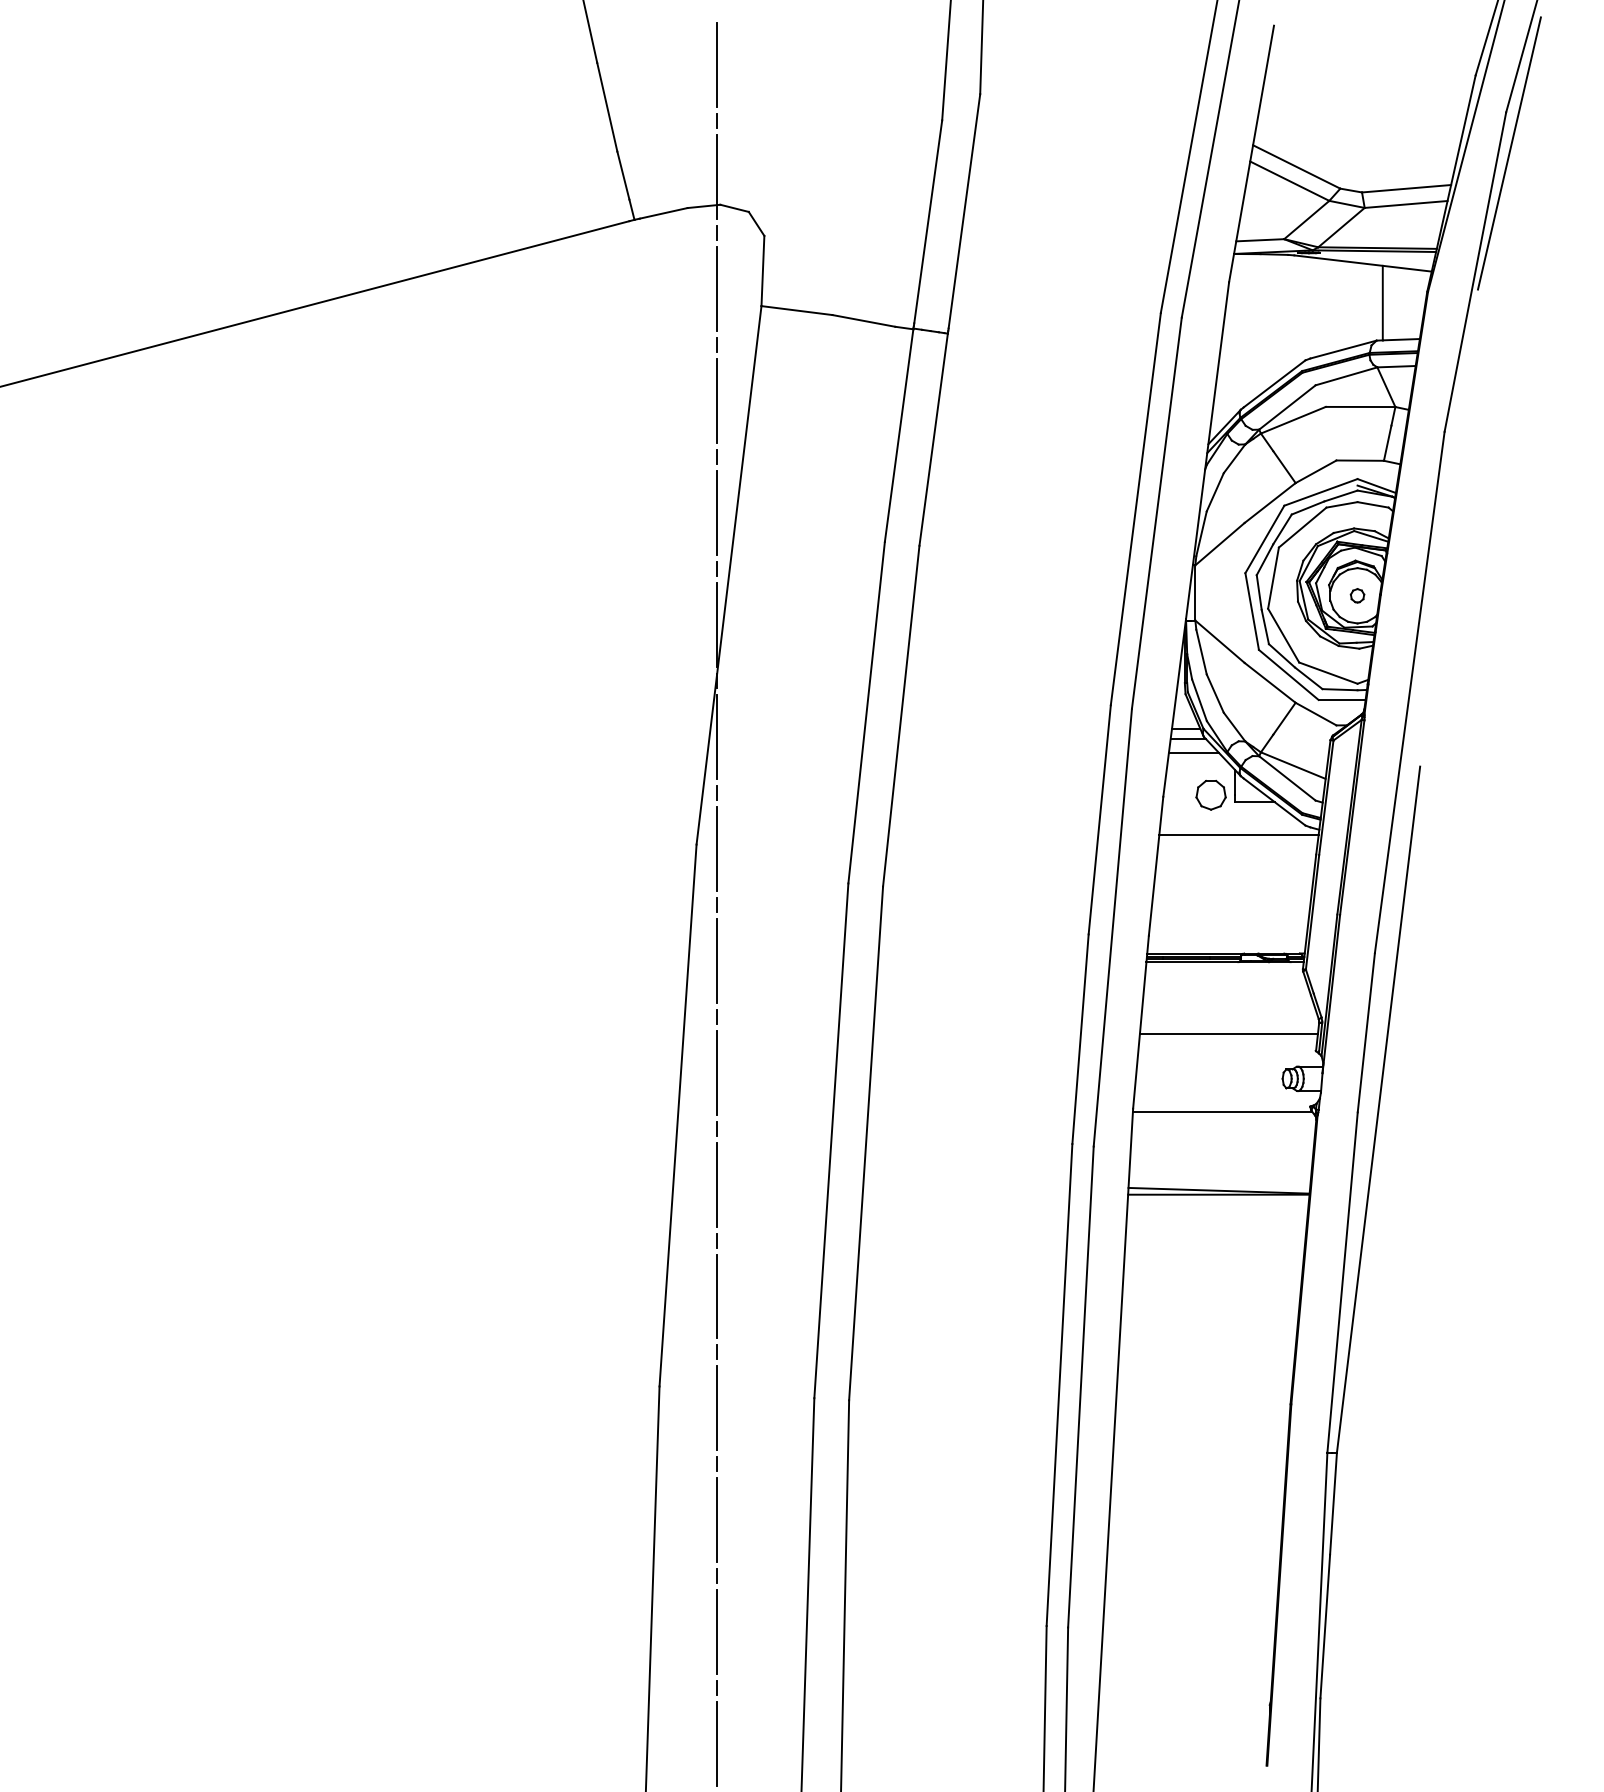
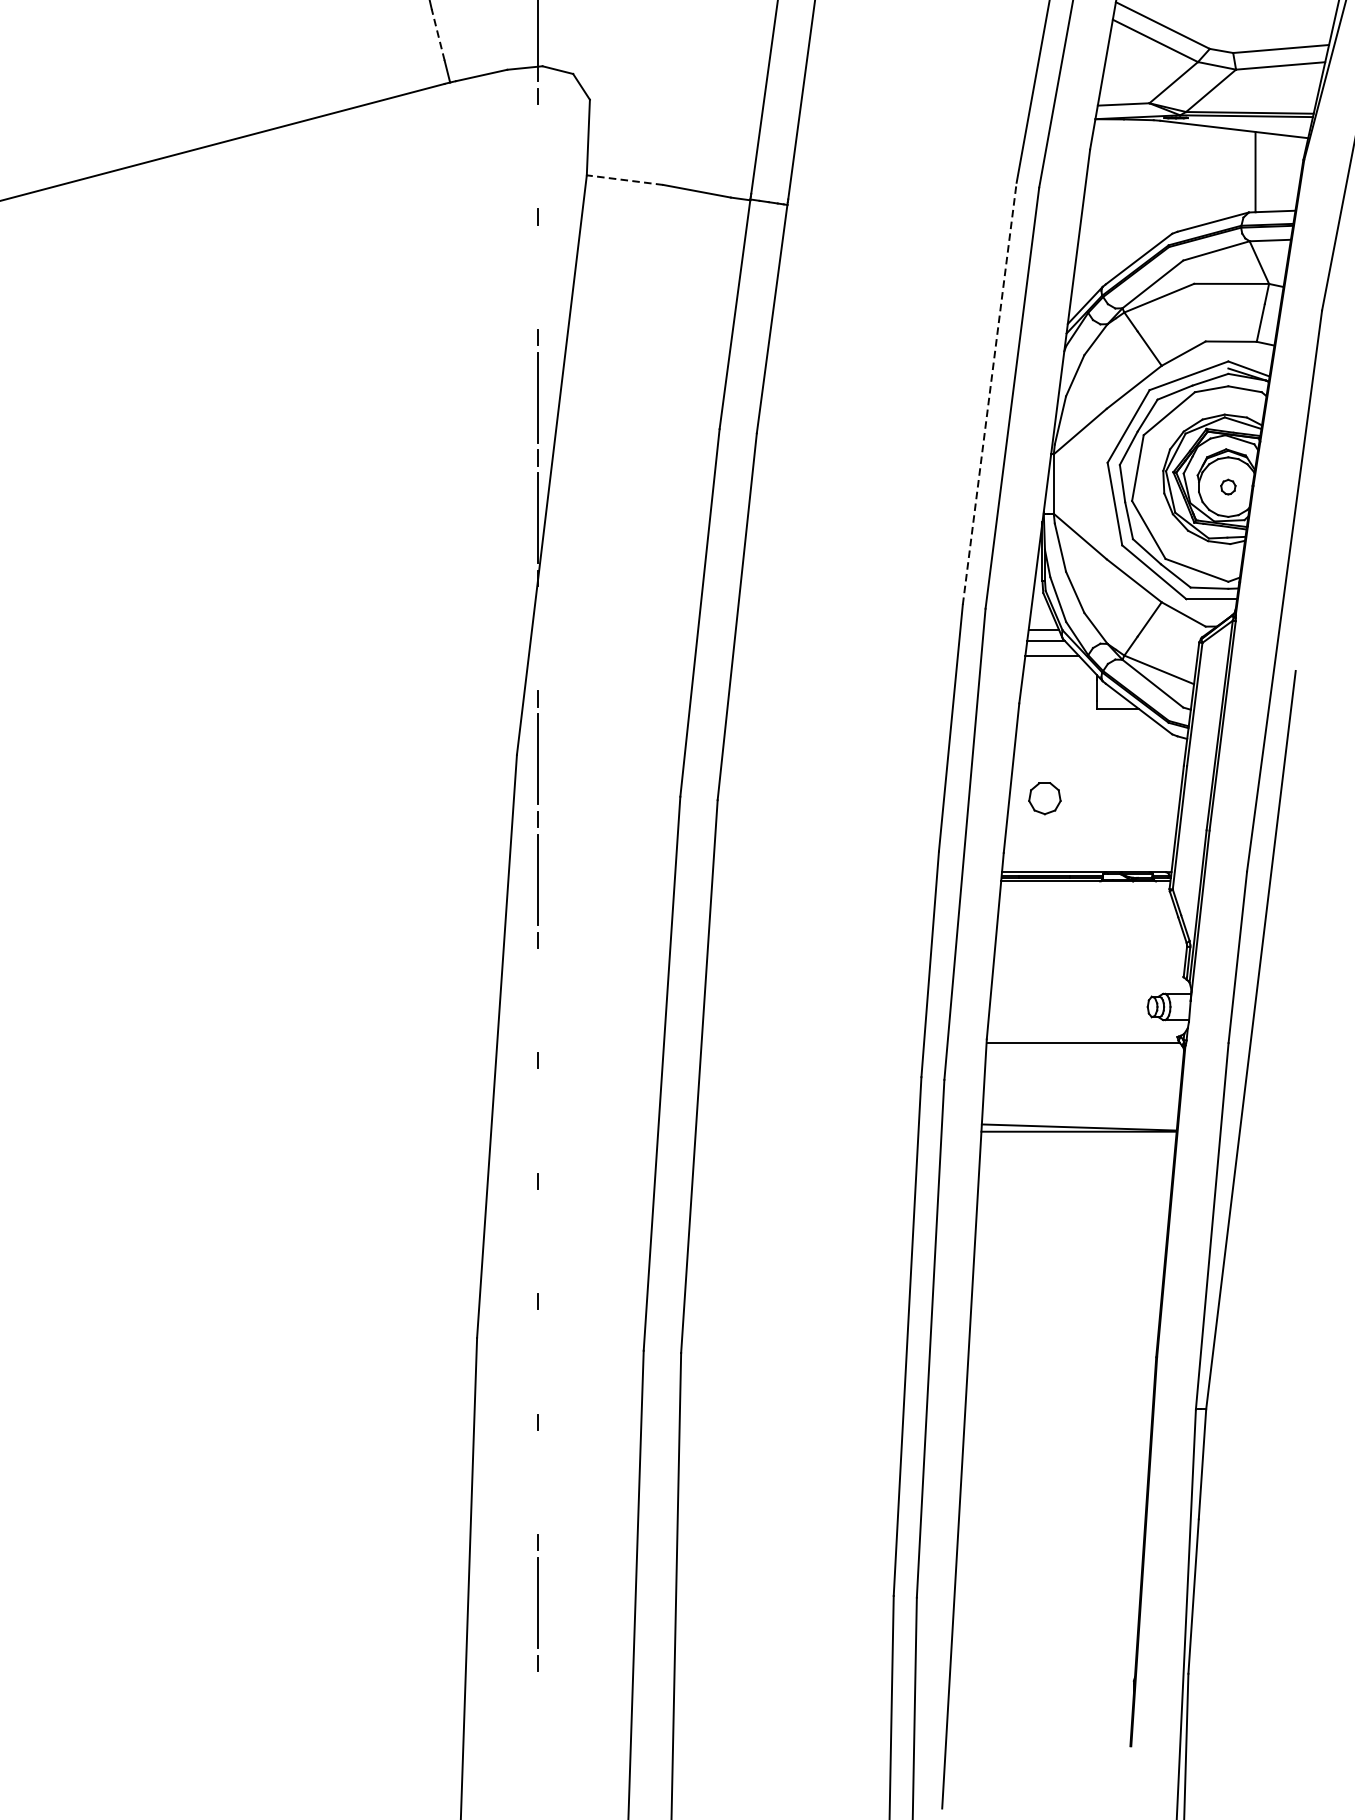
line: (623, 175) -> (438, 34), solid -> dashed
line: (716, 288) -> (538, 156), removed
line: (797, 310) -> (625, 180), solid -> dashed
line: (716, 400) -> (538, 276), removed
line: (1135, 509) -> (989, 394), solid -> dashed
line: (716, 736) -> (538, 638), removed
part: (1210, 794) -> (1044, 797), moved
line: (1238, 835) -> (1100, 745), removed
line: (1228, 1034) -> (1089, 959), removed
line: (716, 1072) -> (538, 1000), removed
line: (716, 1184) -> (538, 1120), removed
line: (716, 1296) -> (538, 1241), removed
line: (716, 1408) -> (538, 1361), removed
line: (716, 1520) -> (538, 1482), removed
line: (716, 1744) -> (538, 1723), removed

